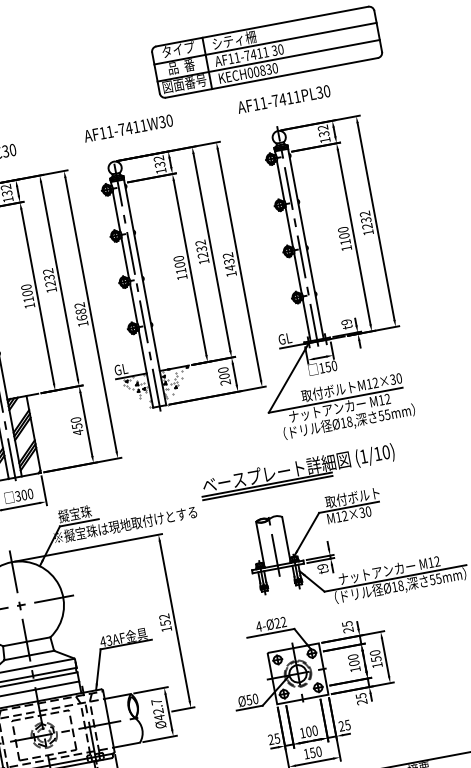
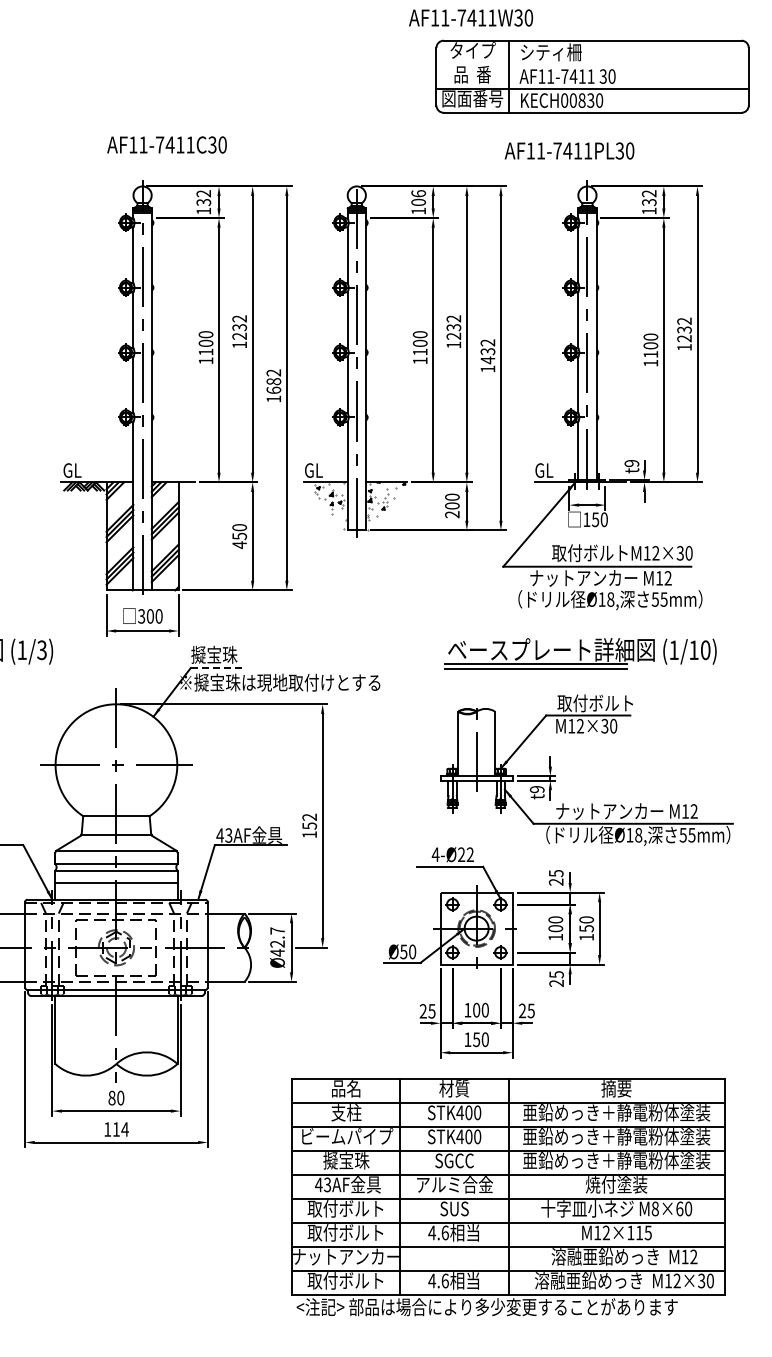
line: (265, 43) -> (592, 64), removed
text: (283, 99) -> (569, 150), moved
text: (128, 128) -> (471, 17), moved
text: (159, 162) -> (418, 198), 132 -> 106
part: (297, 471) -> (580, 653), moved
line: (79, 522) -> (218, 667), solid -> dashed

